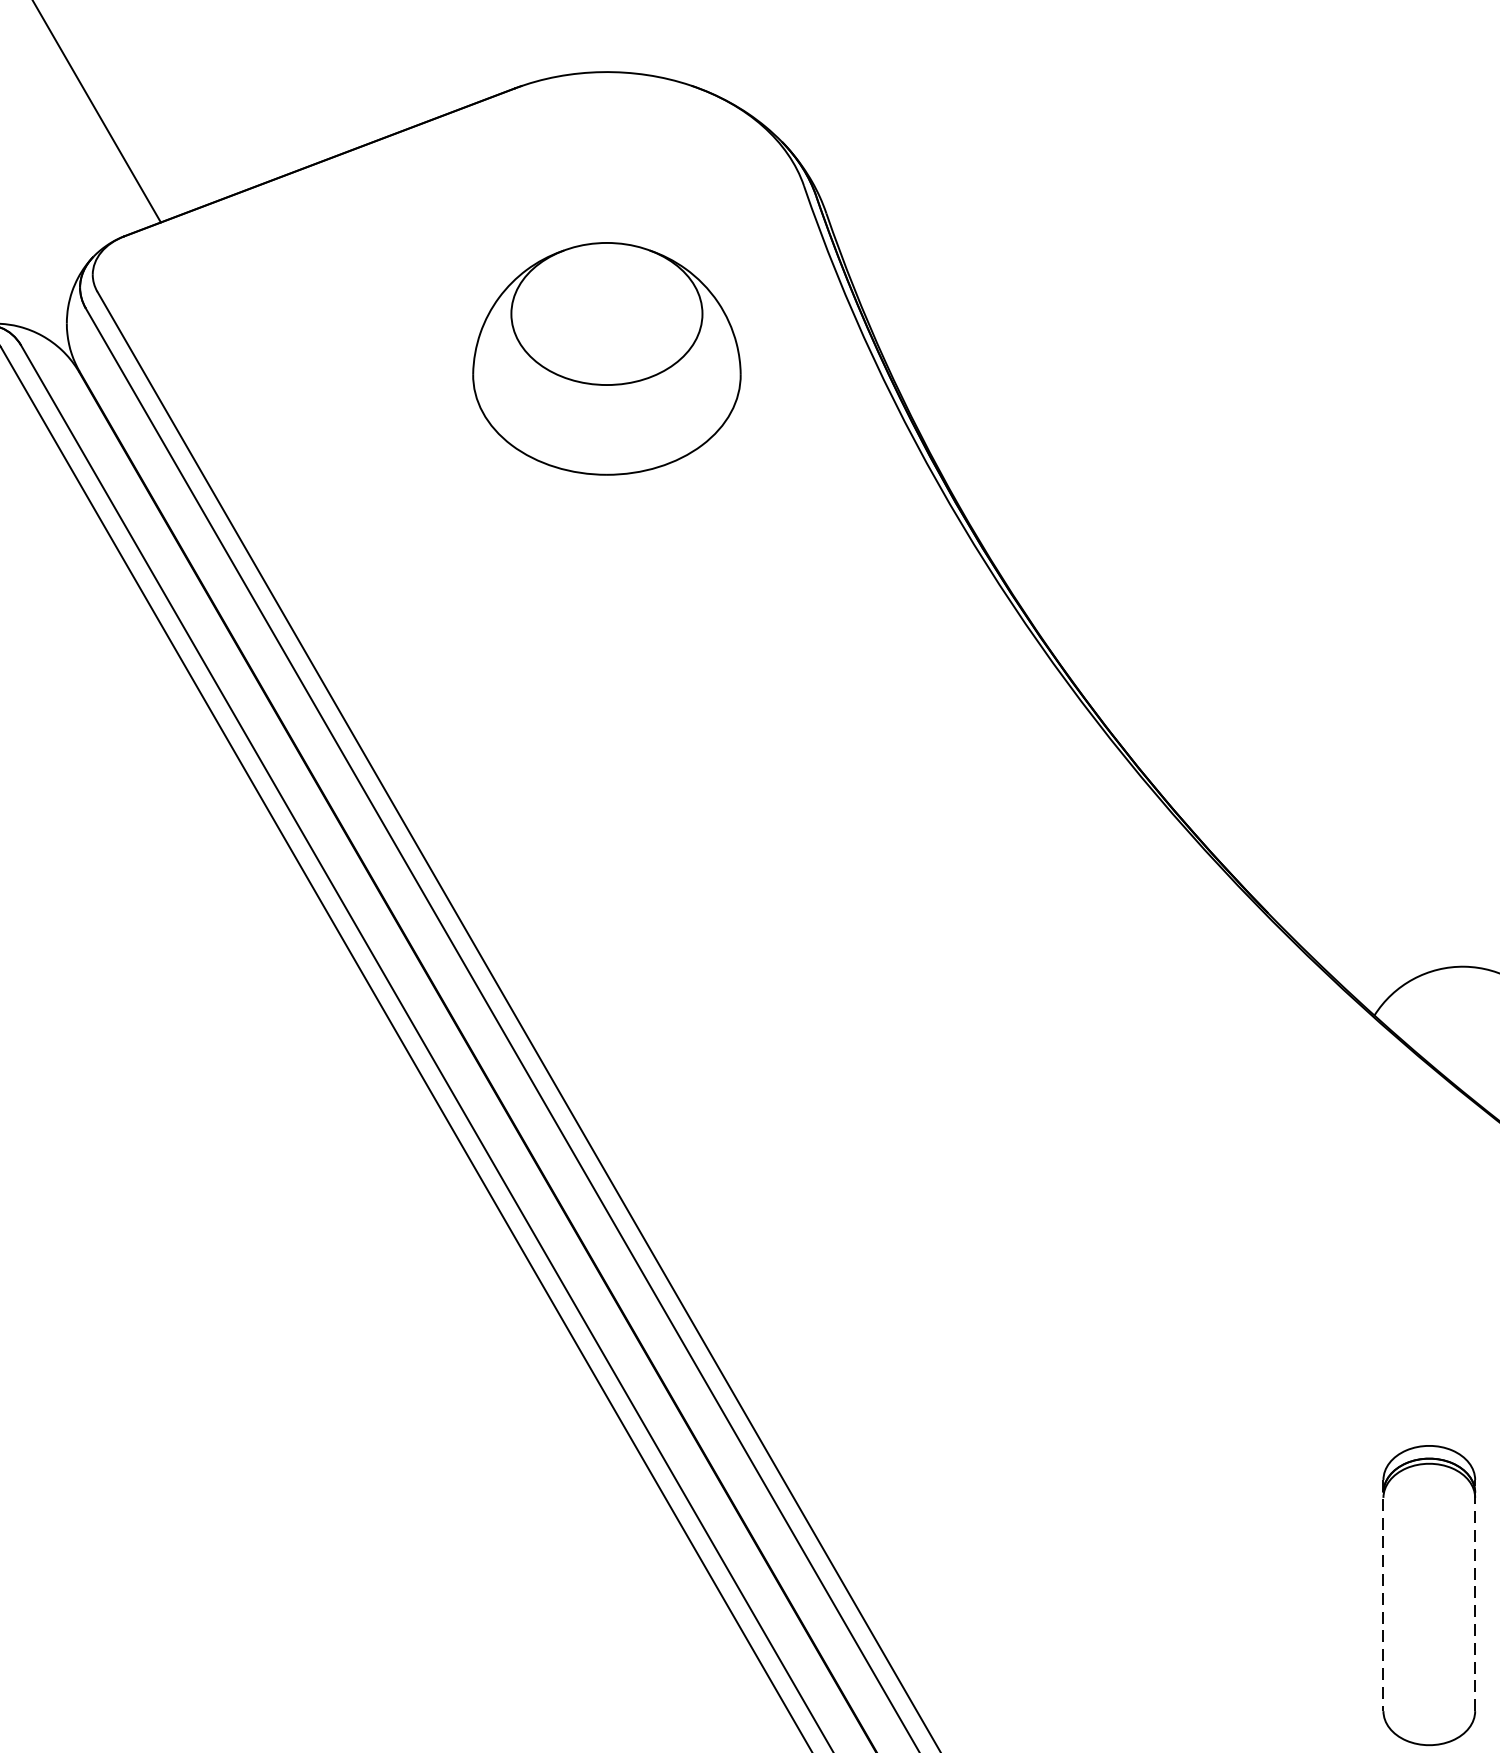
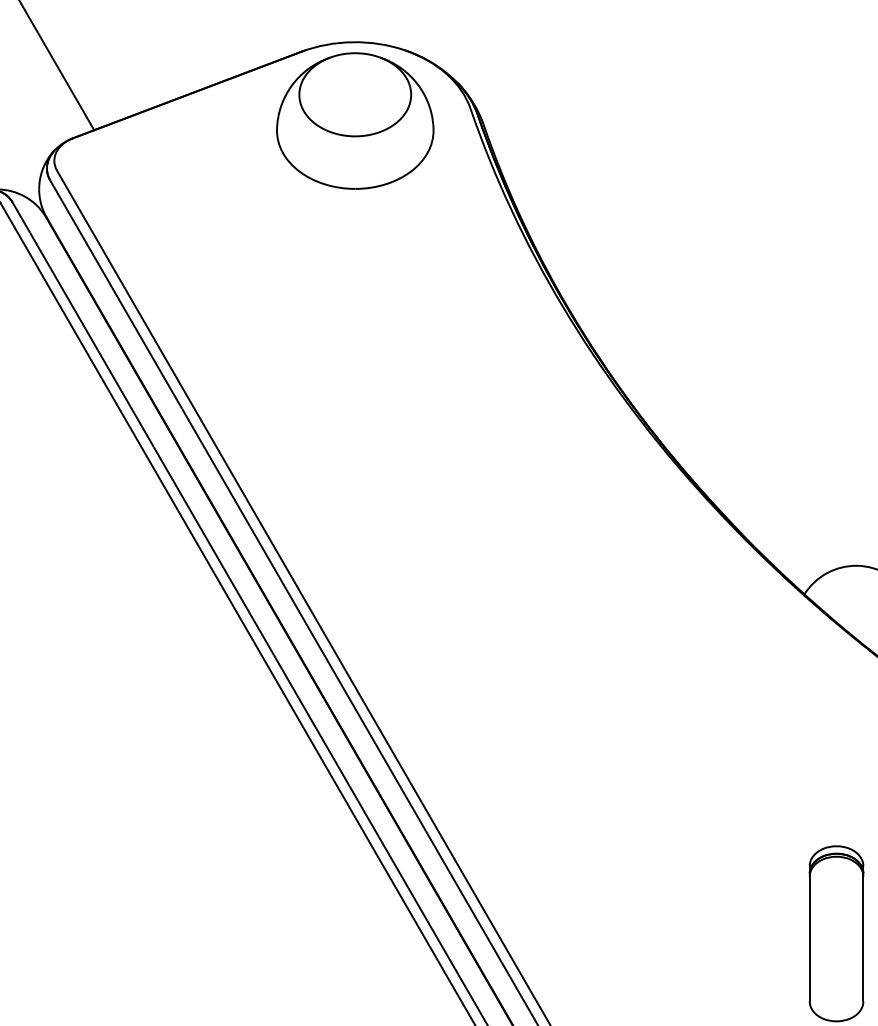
part: (607, 357) -> (355, 120), moved
line: (1383, 1595) -> (809, 933), dashed -> solid
line: (1475, 1595) -> (863, 933), dashed -> solid

